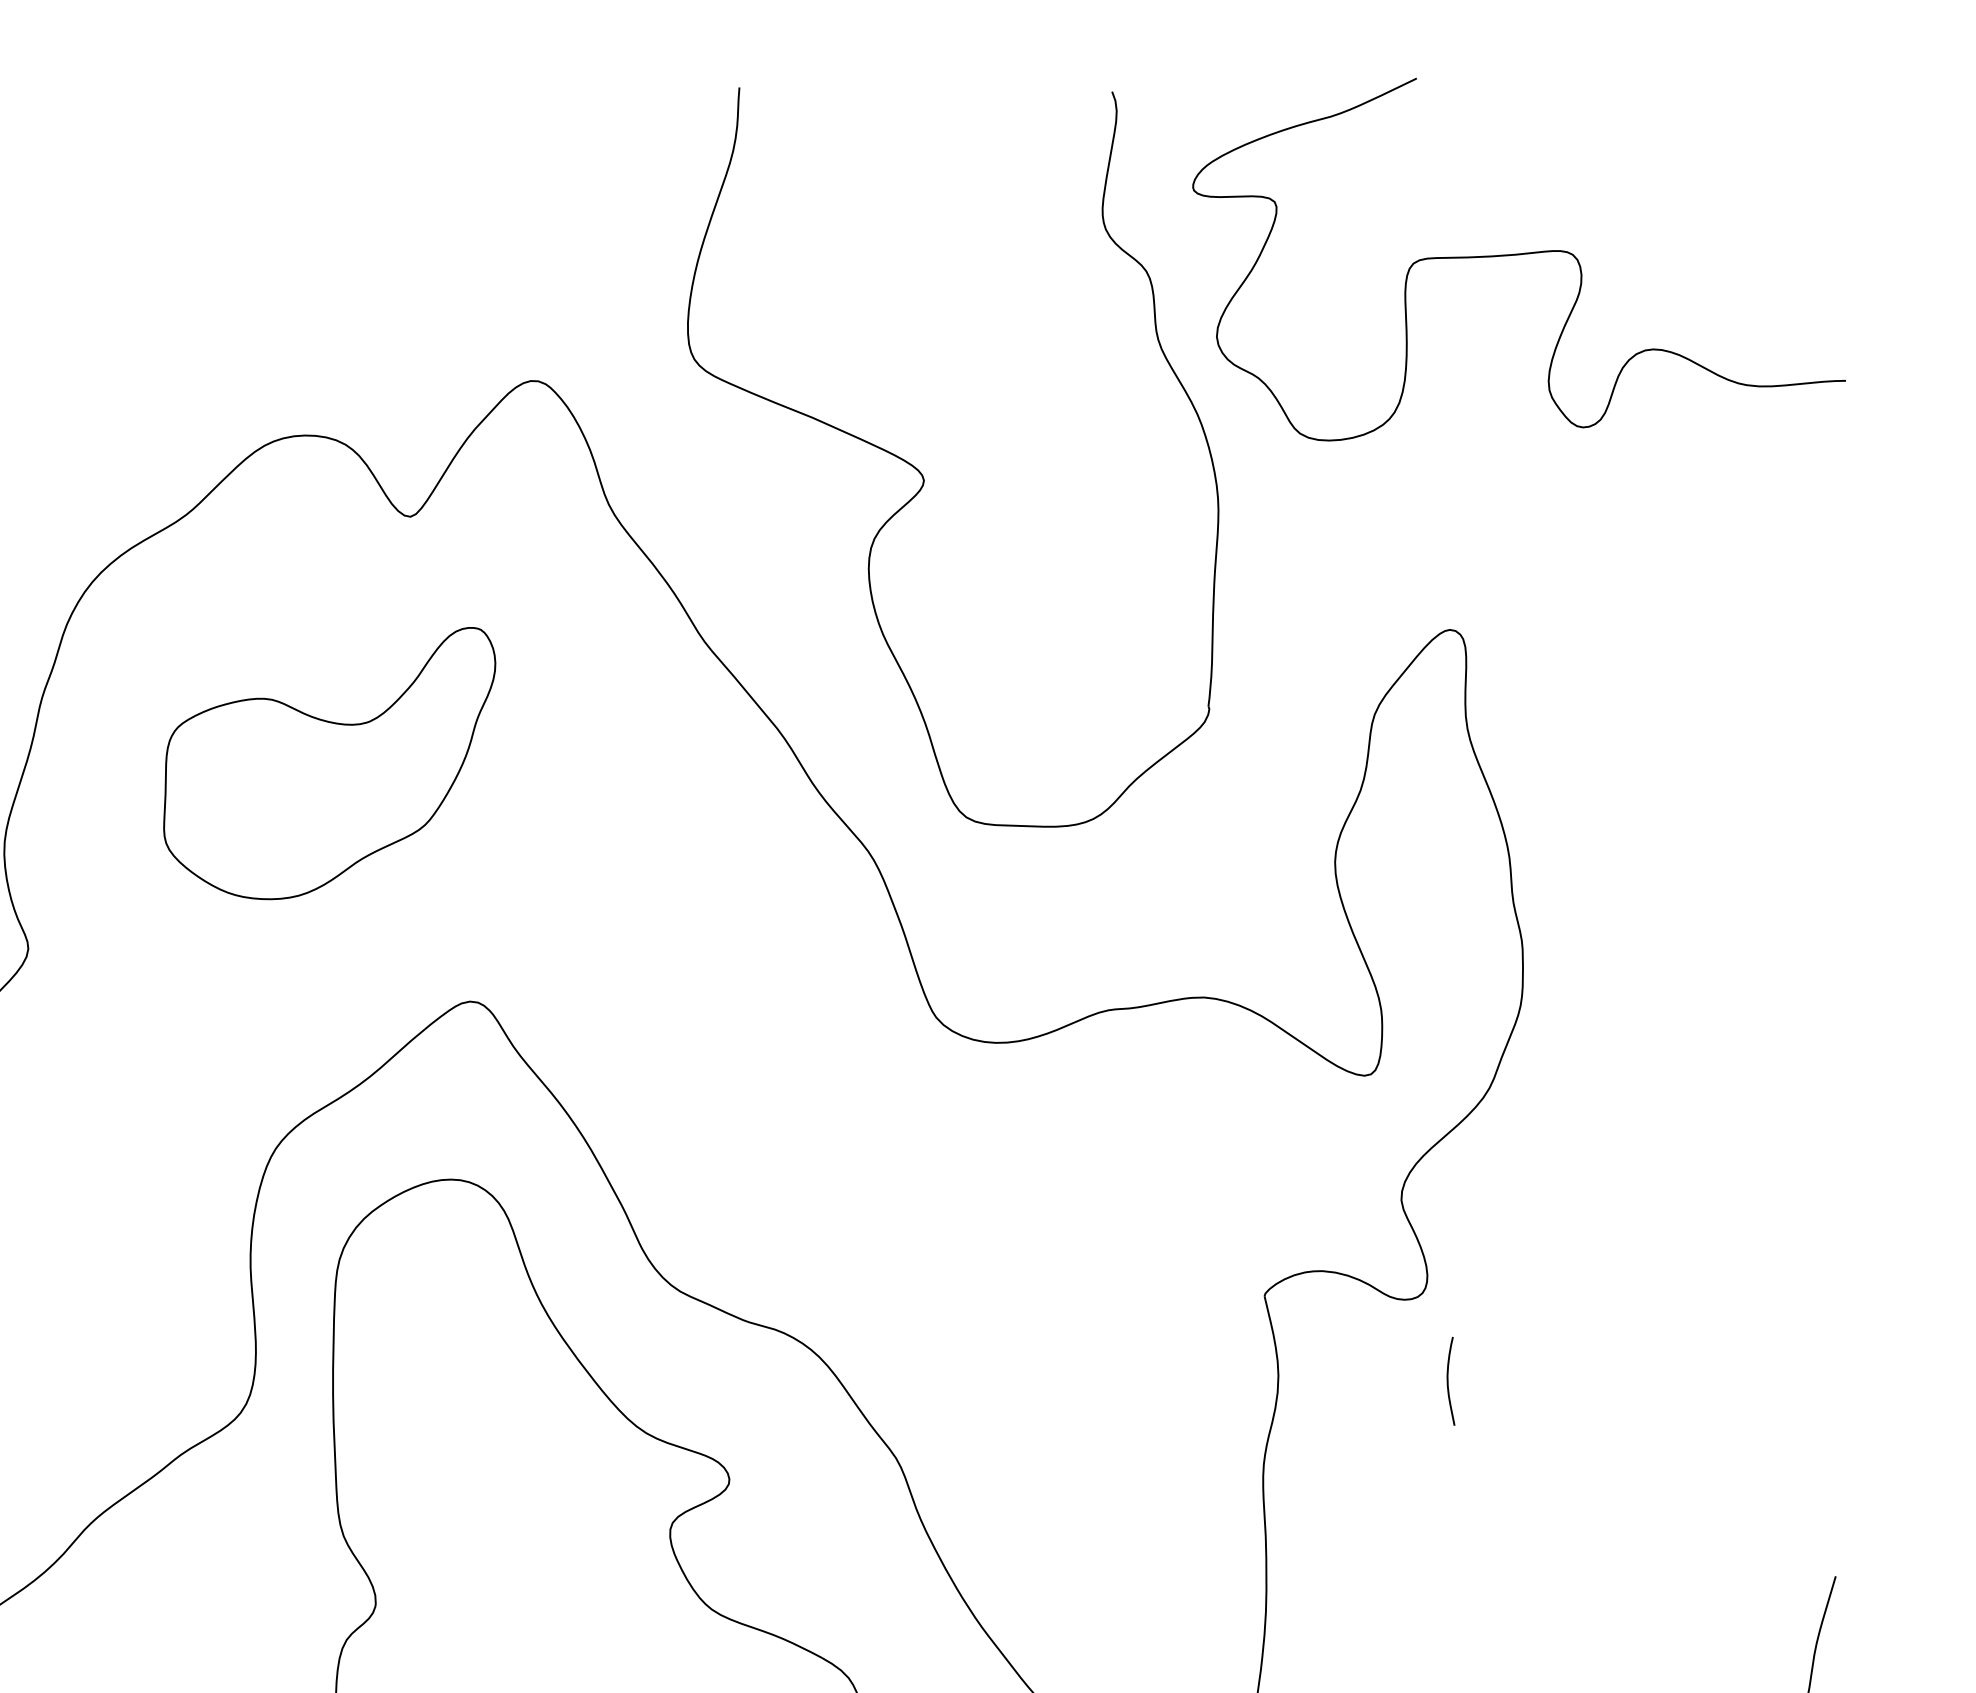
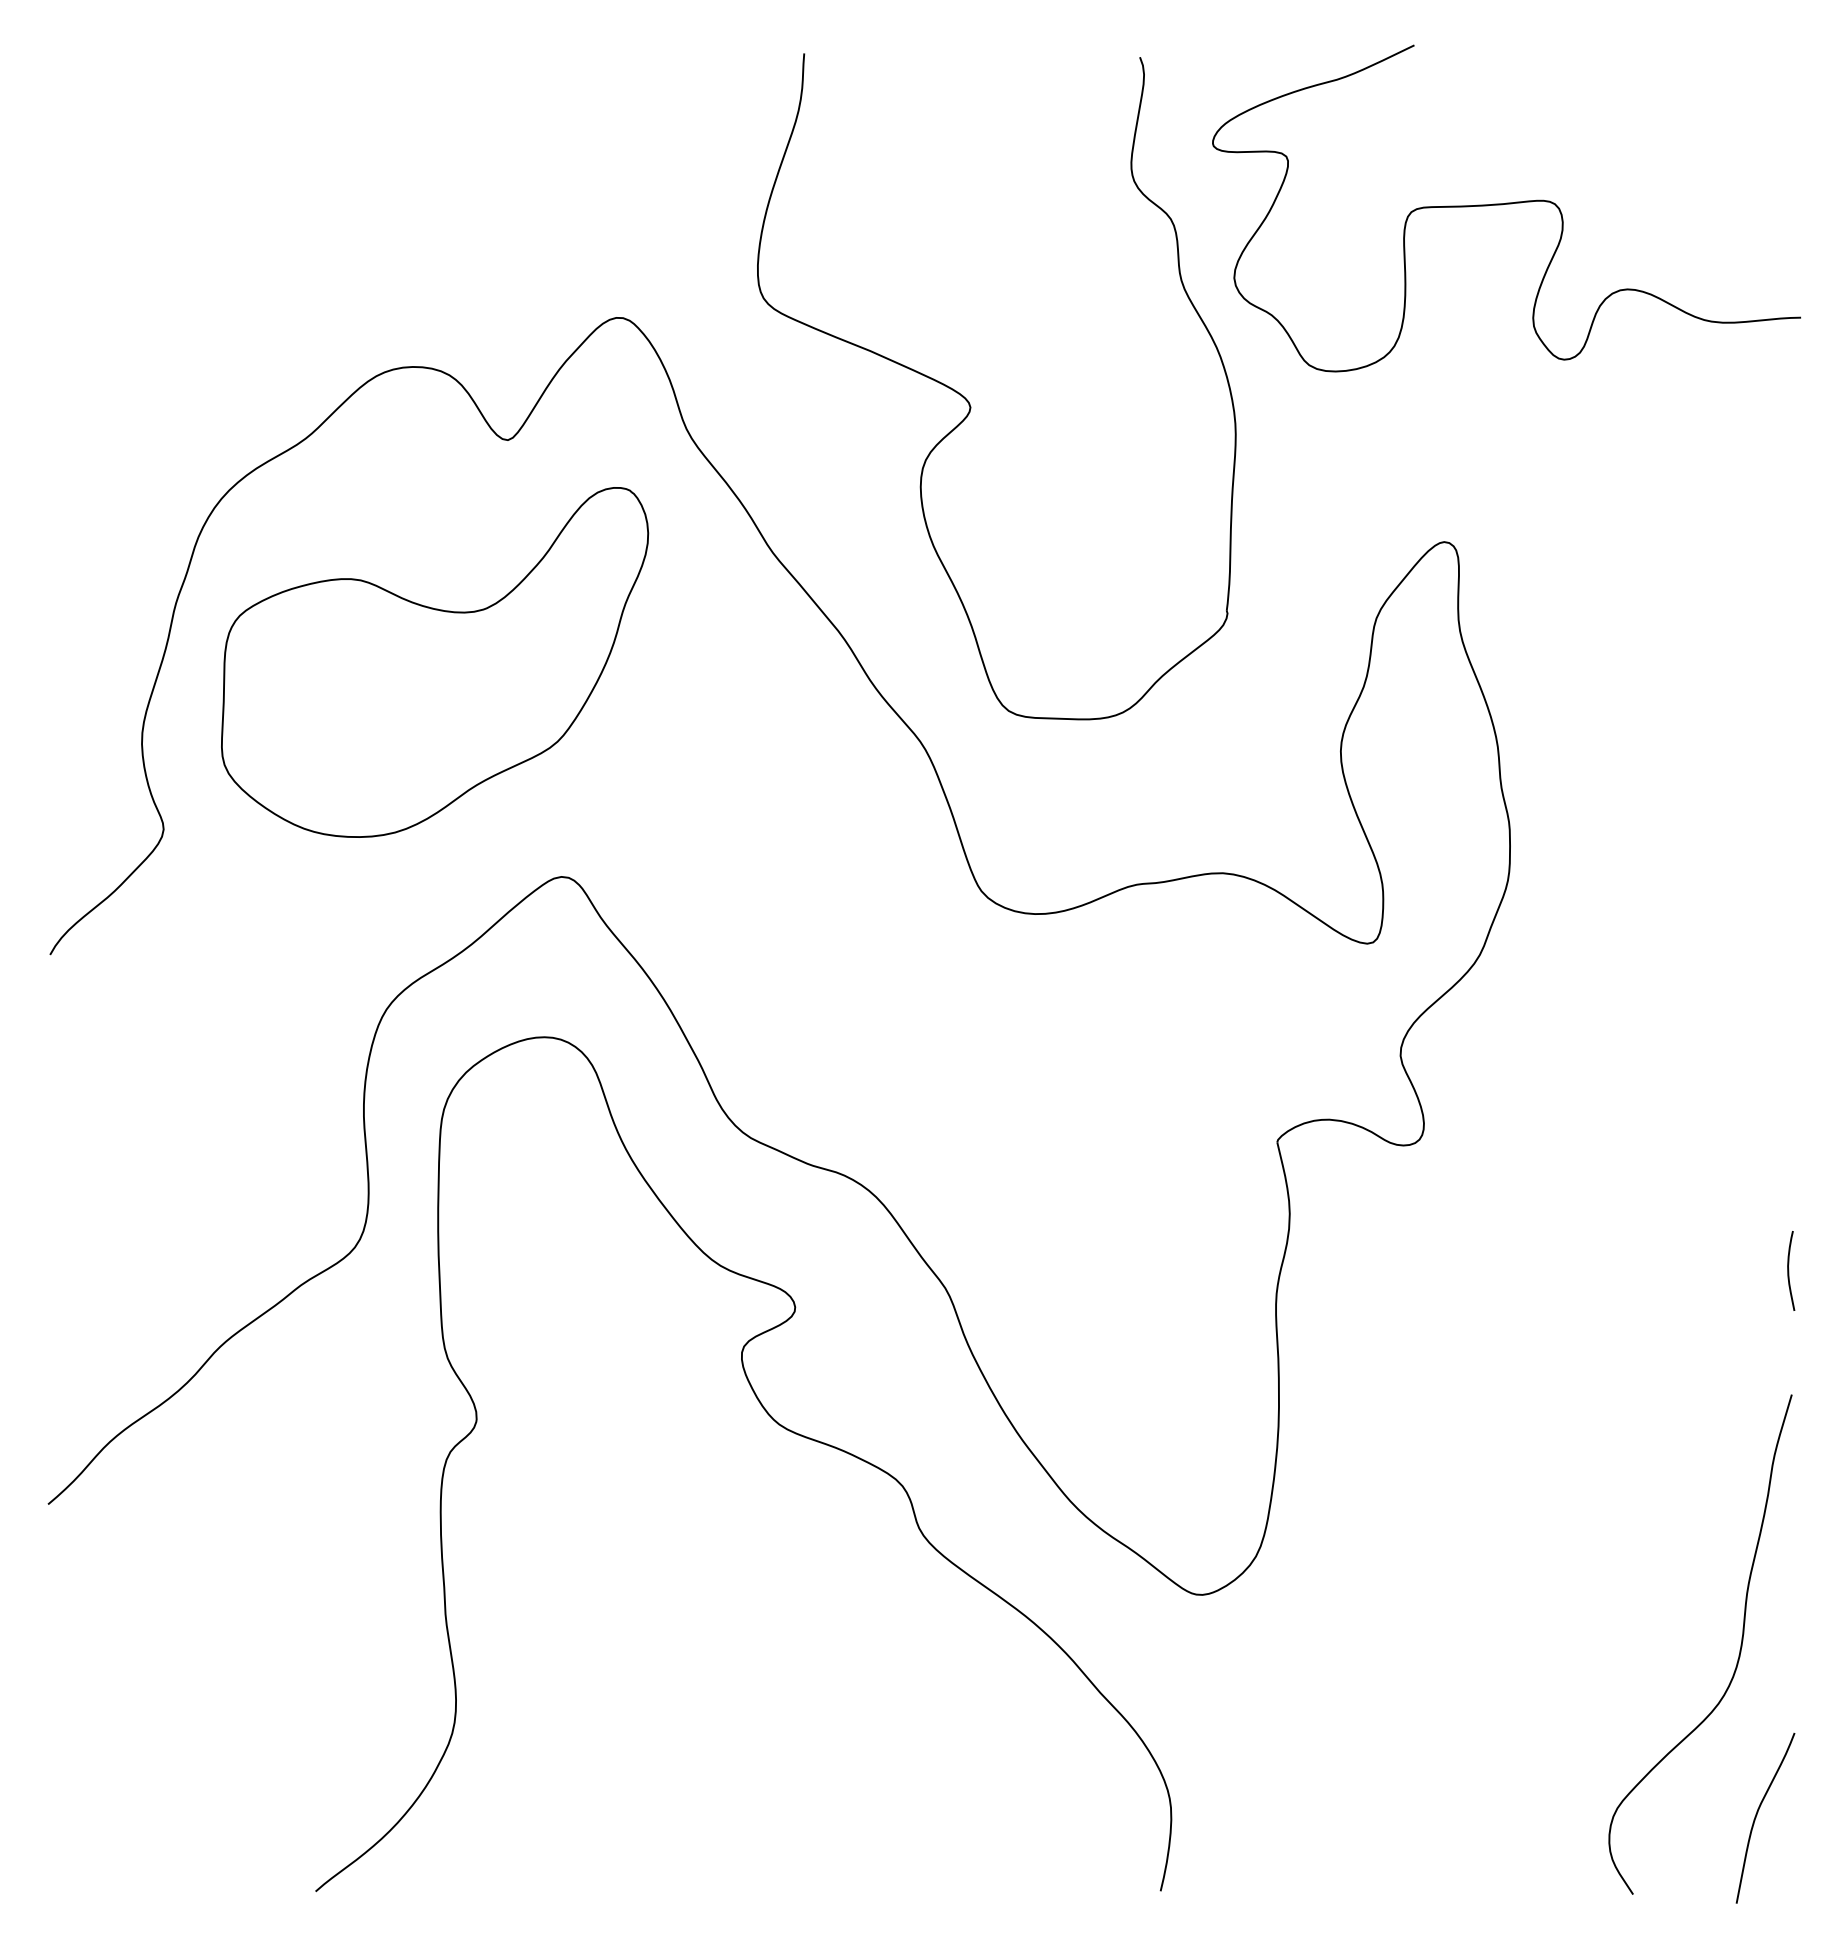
part: (330, 763) -> (435, 662), size x1.43
curve: (1449, 1380) -> (1789, 1270), moved

